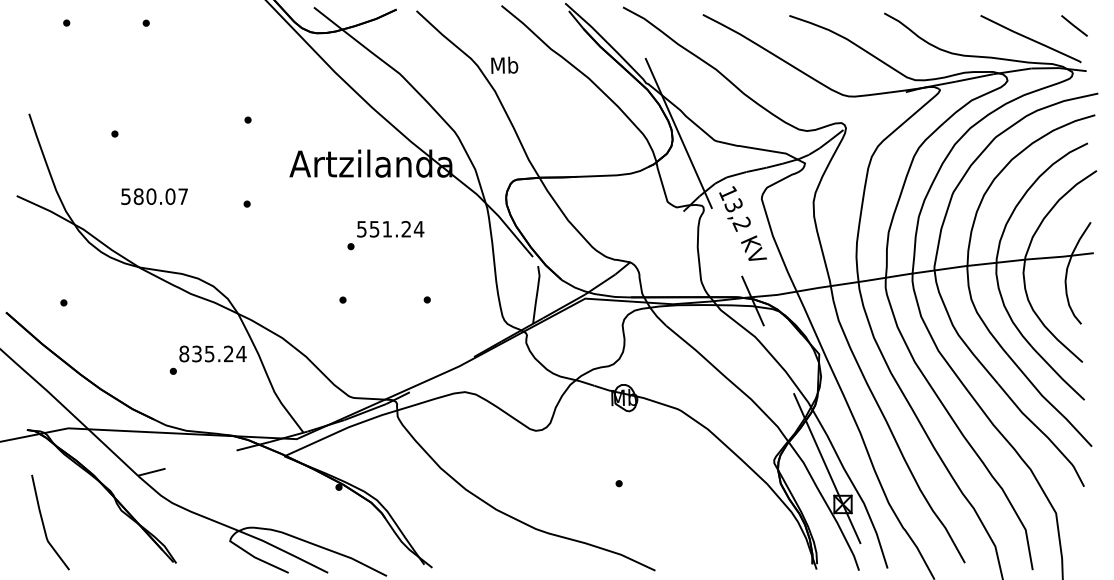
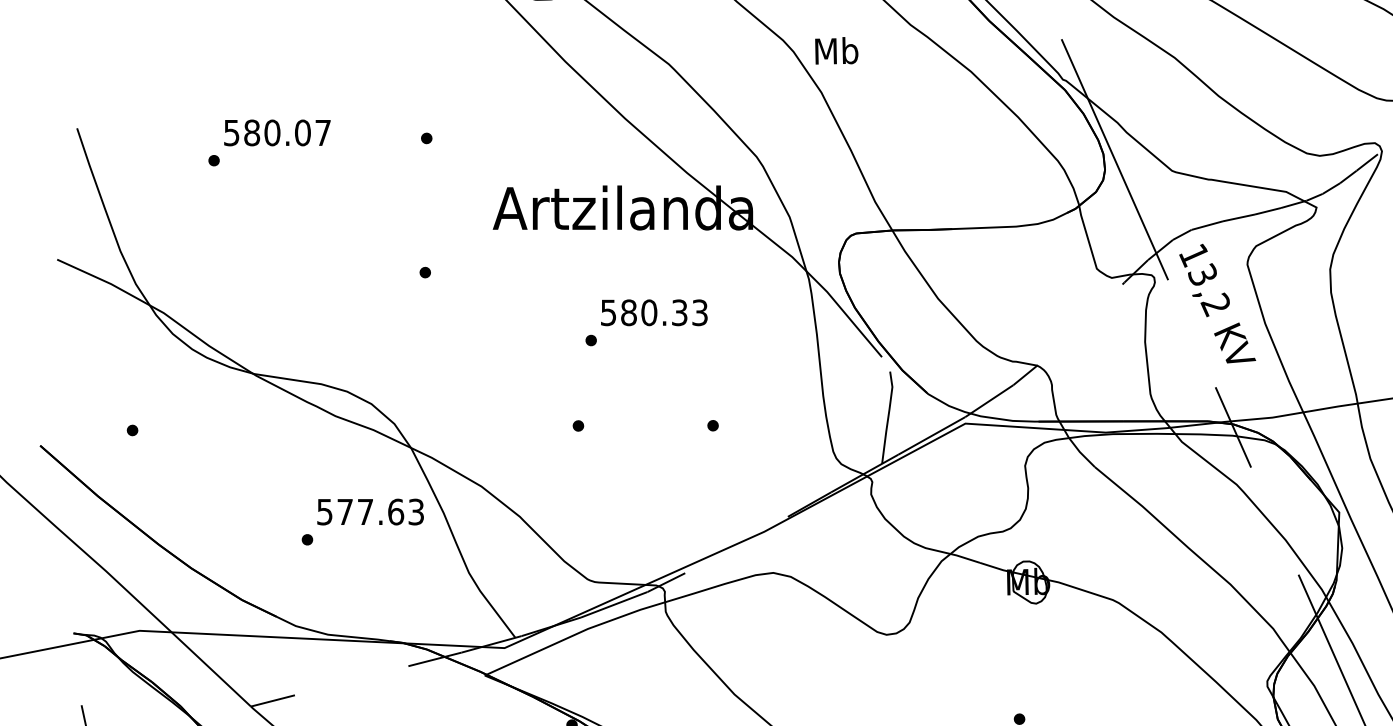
text: (154, 196) -> (277, 132), moved
text: (396, 228) -> (663, 311), 551.24 -> 580.33
text: (212, 353) -> (369, 511), 835.24 -> 577.63

